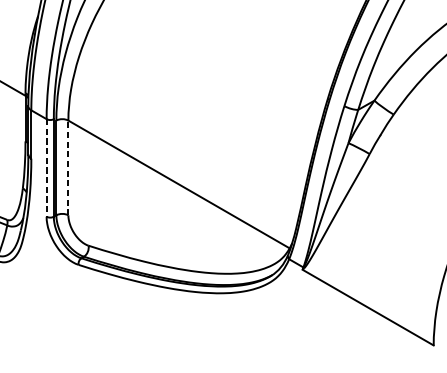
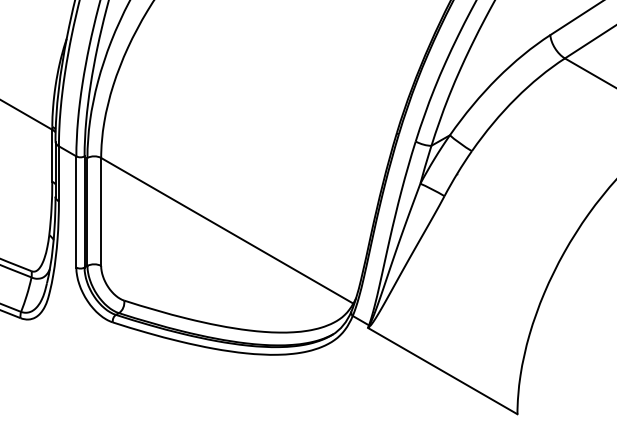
line: (68, 167) -> (101, 211), dashed -> solid
line: (46, 168) -> (76, 212), dashed -> solid

